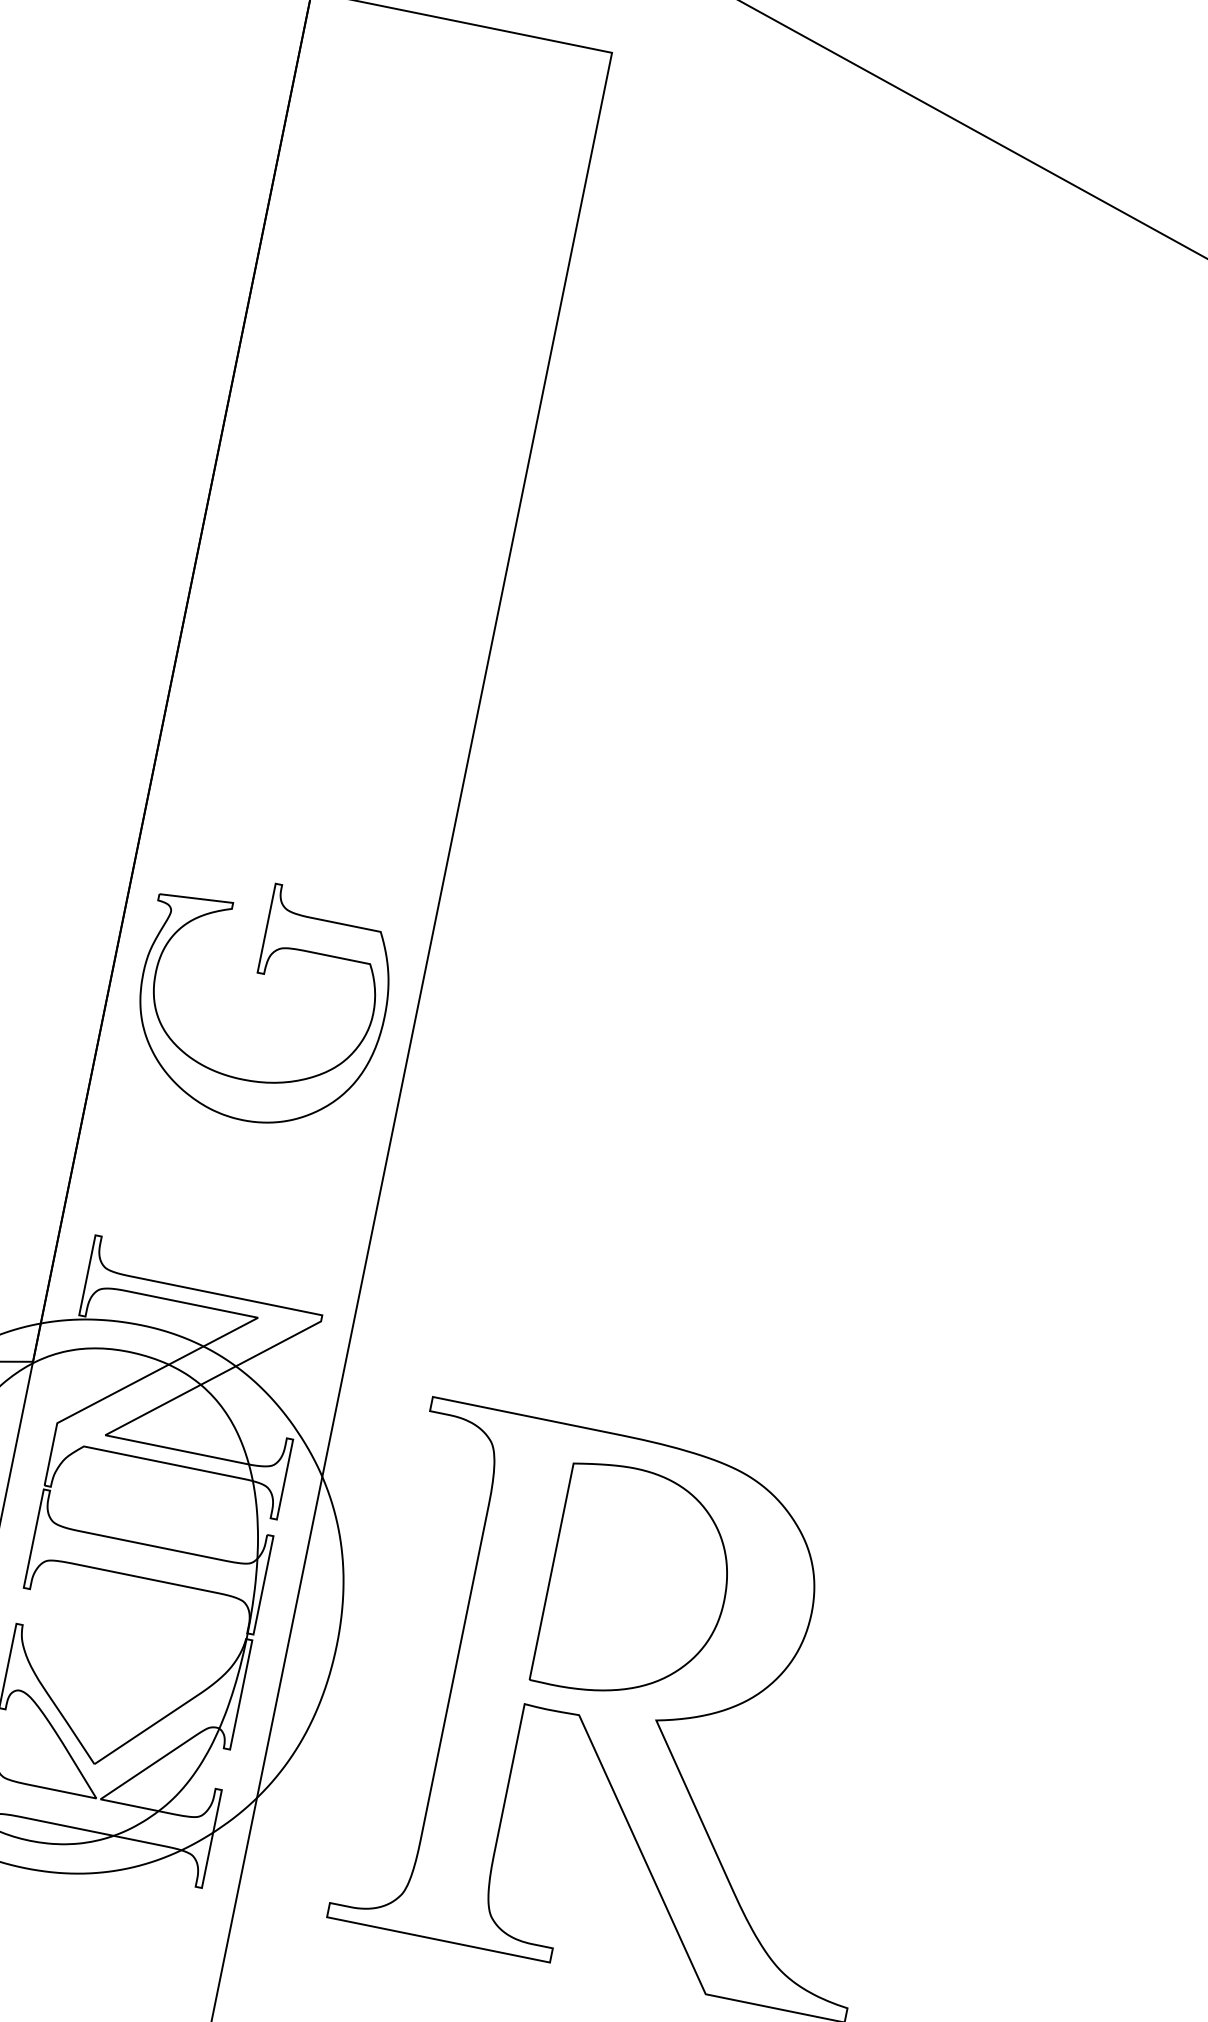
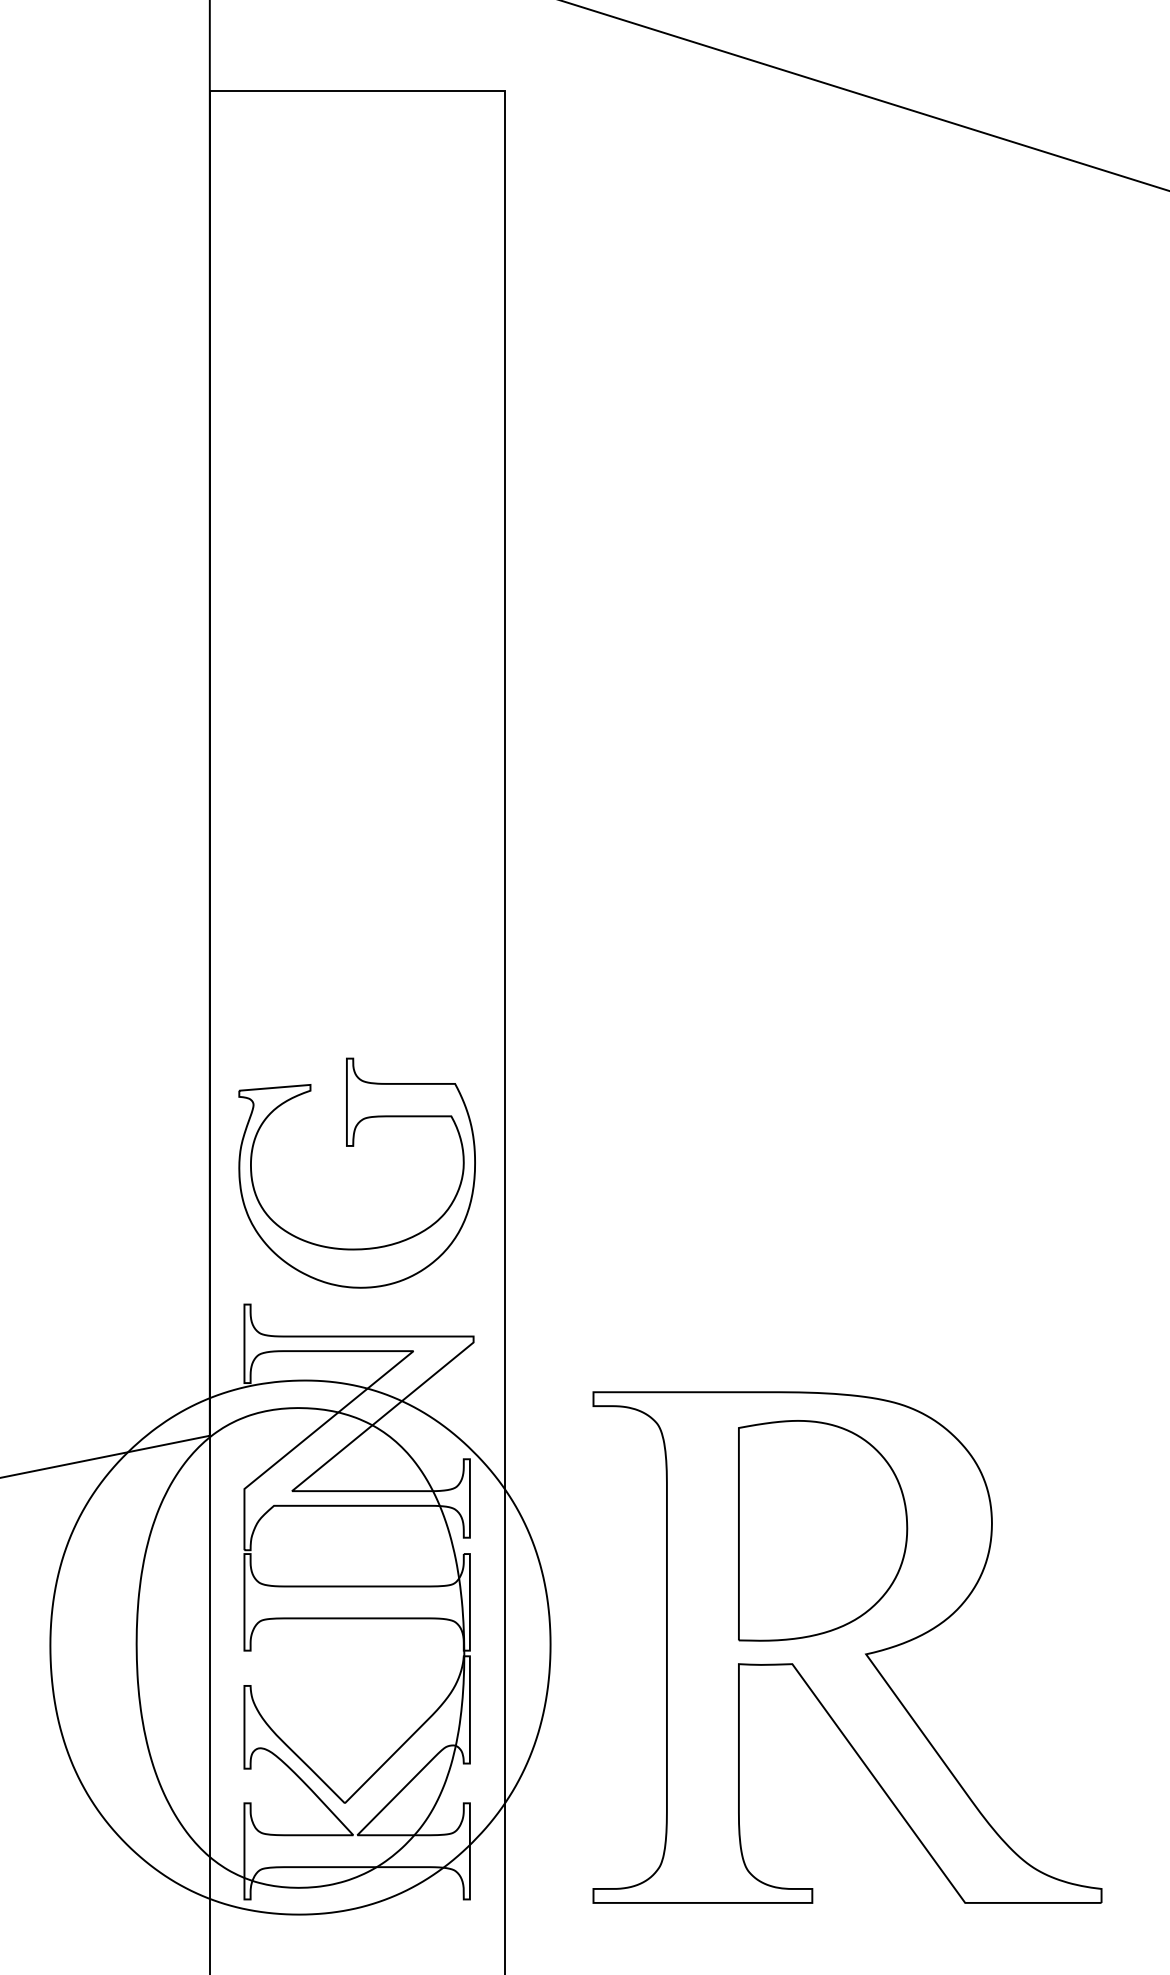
part: (265, 974) -> (354, 1146), moved

